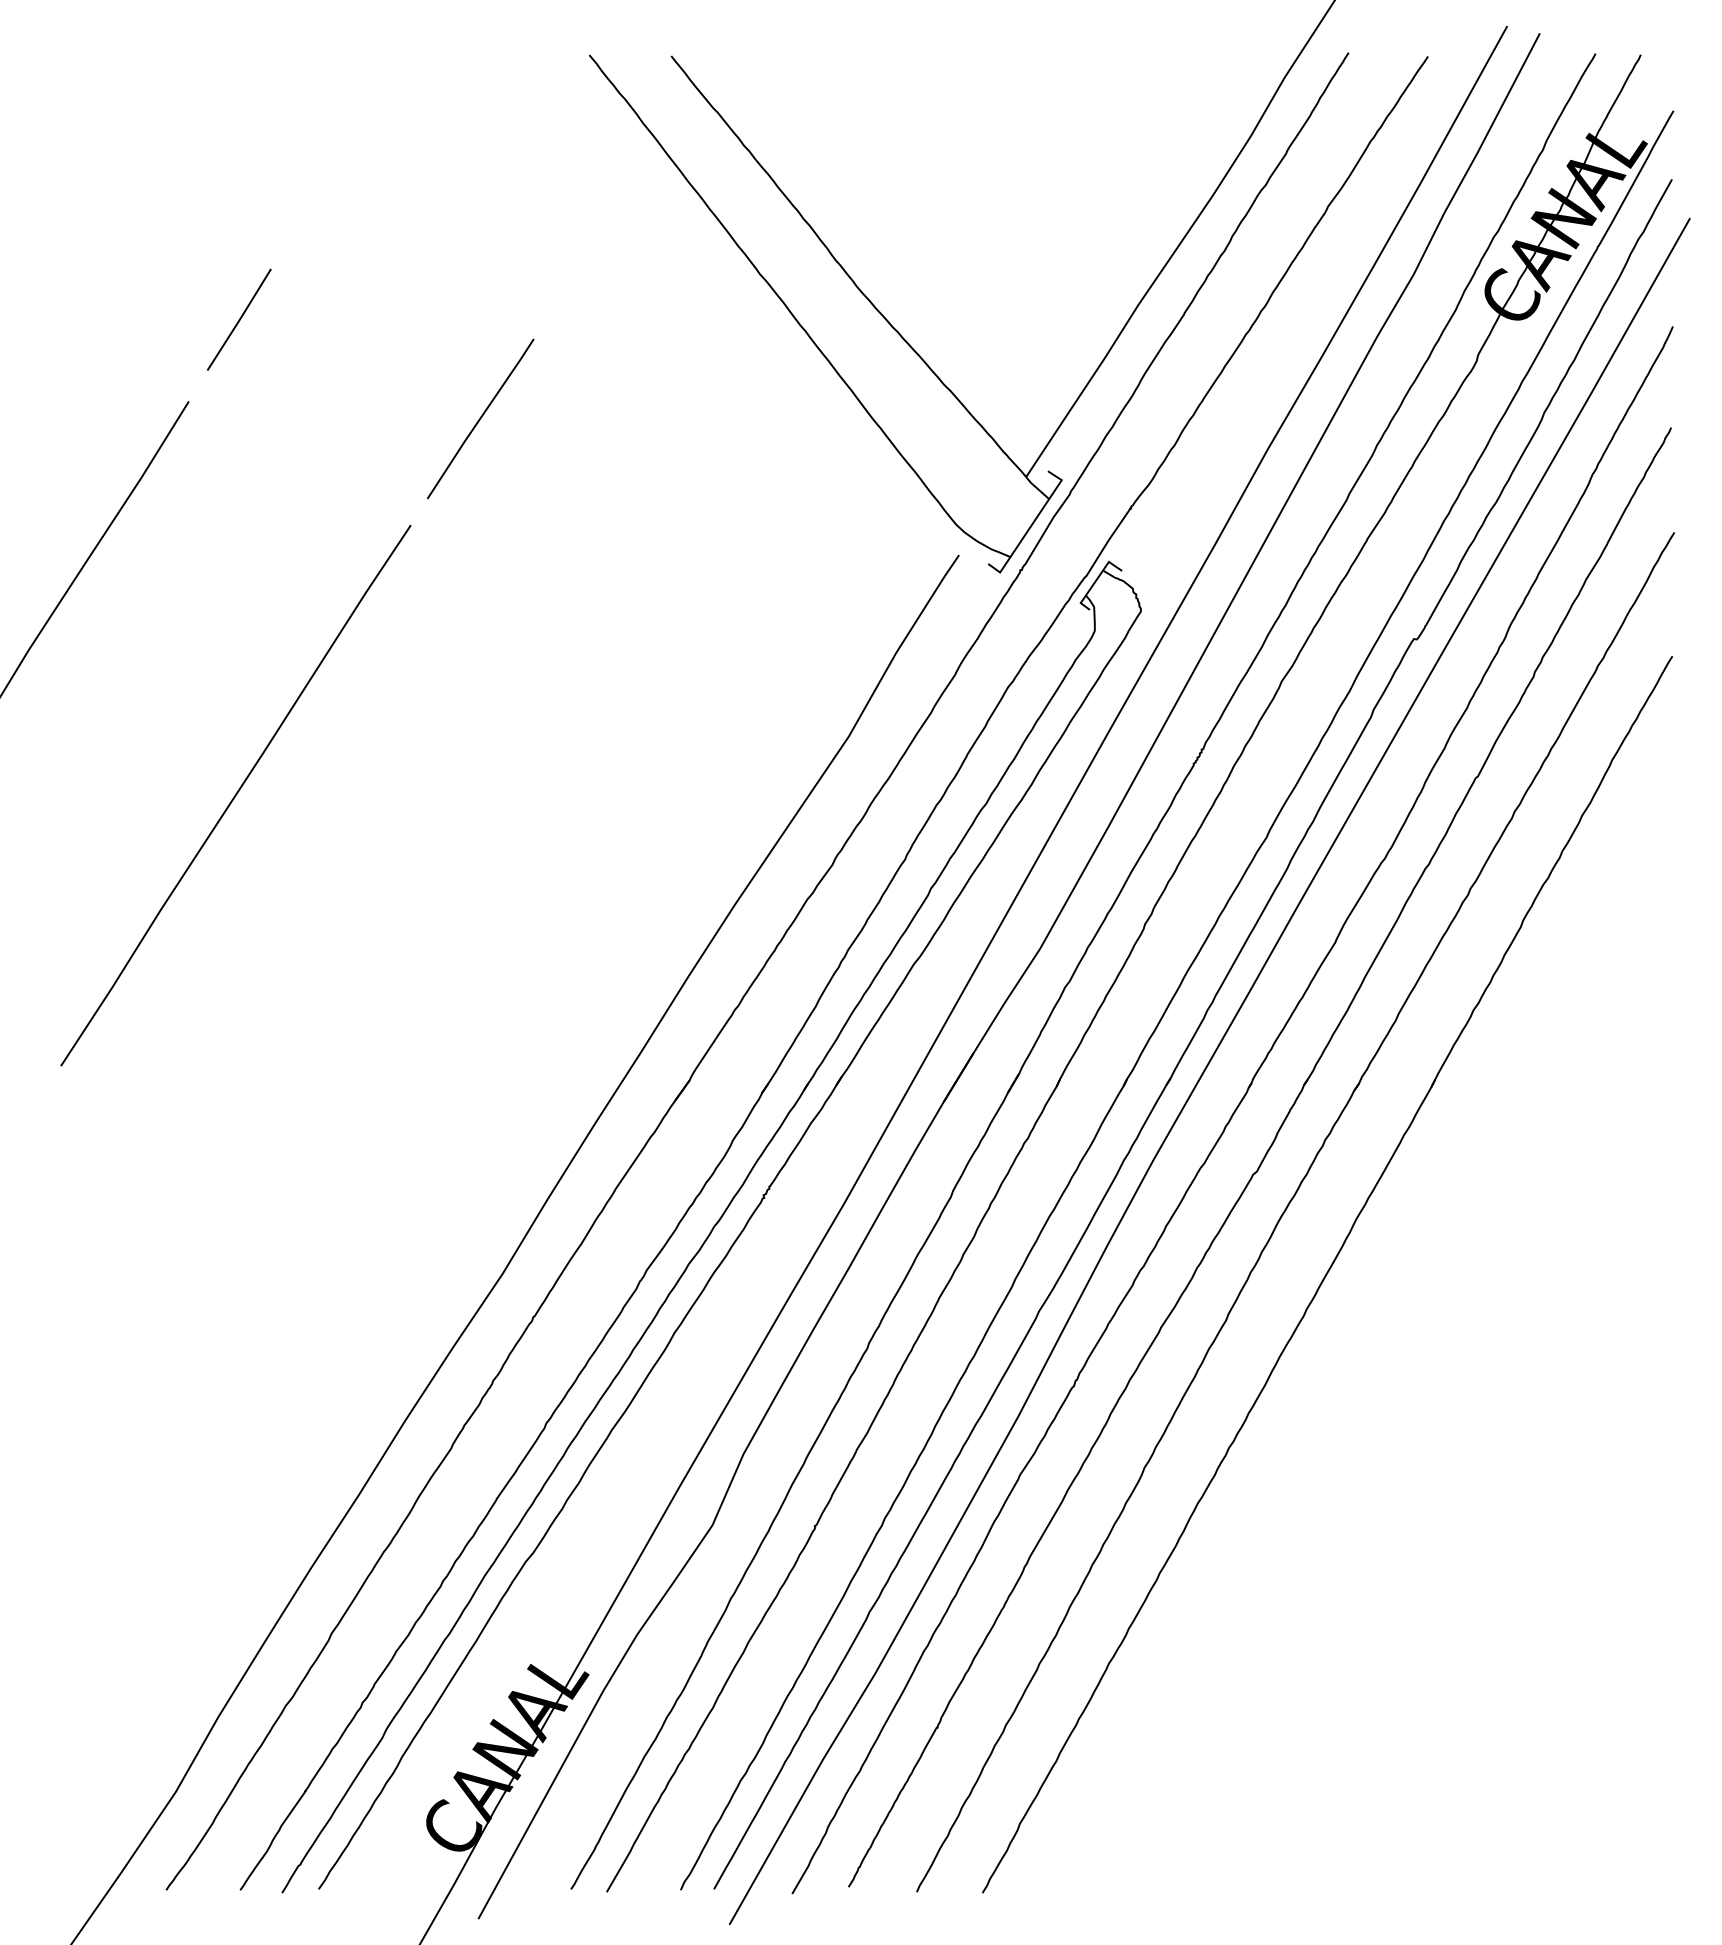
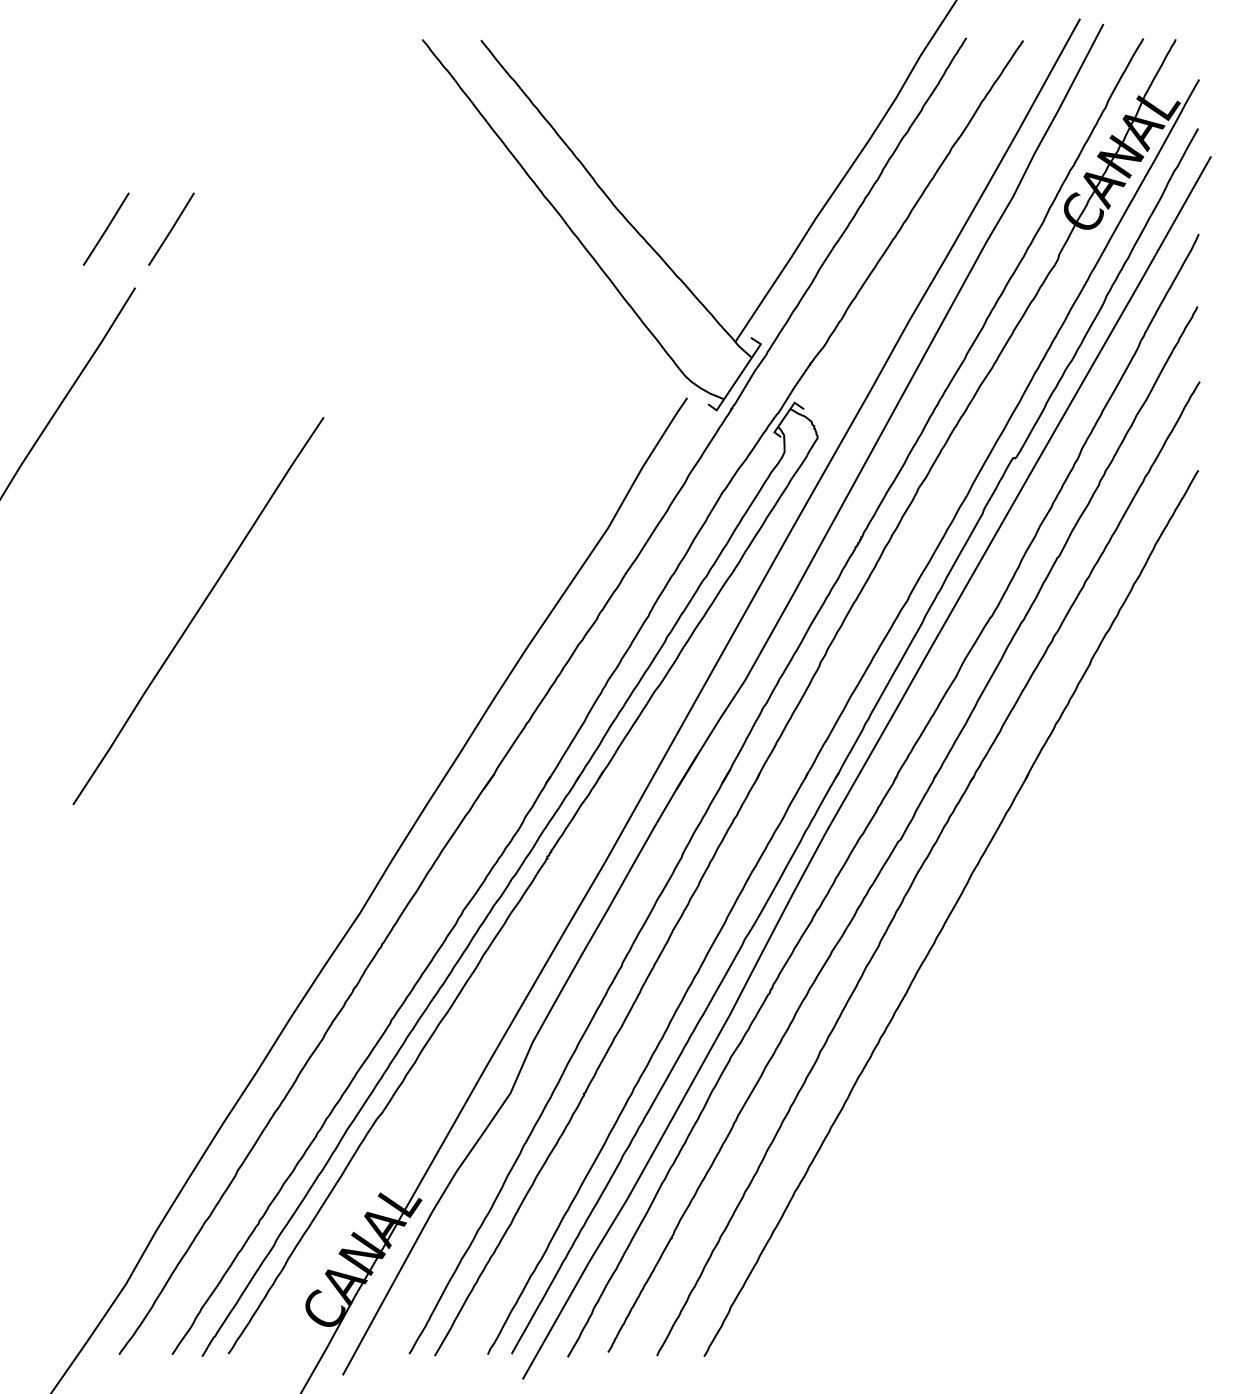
line: (148, 319) -> (106, 229), added
line: (480, 418) -> (344, 300), removed
curve: (235, 795) -> (198, 611), moved

